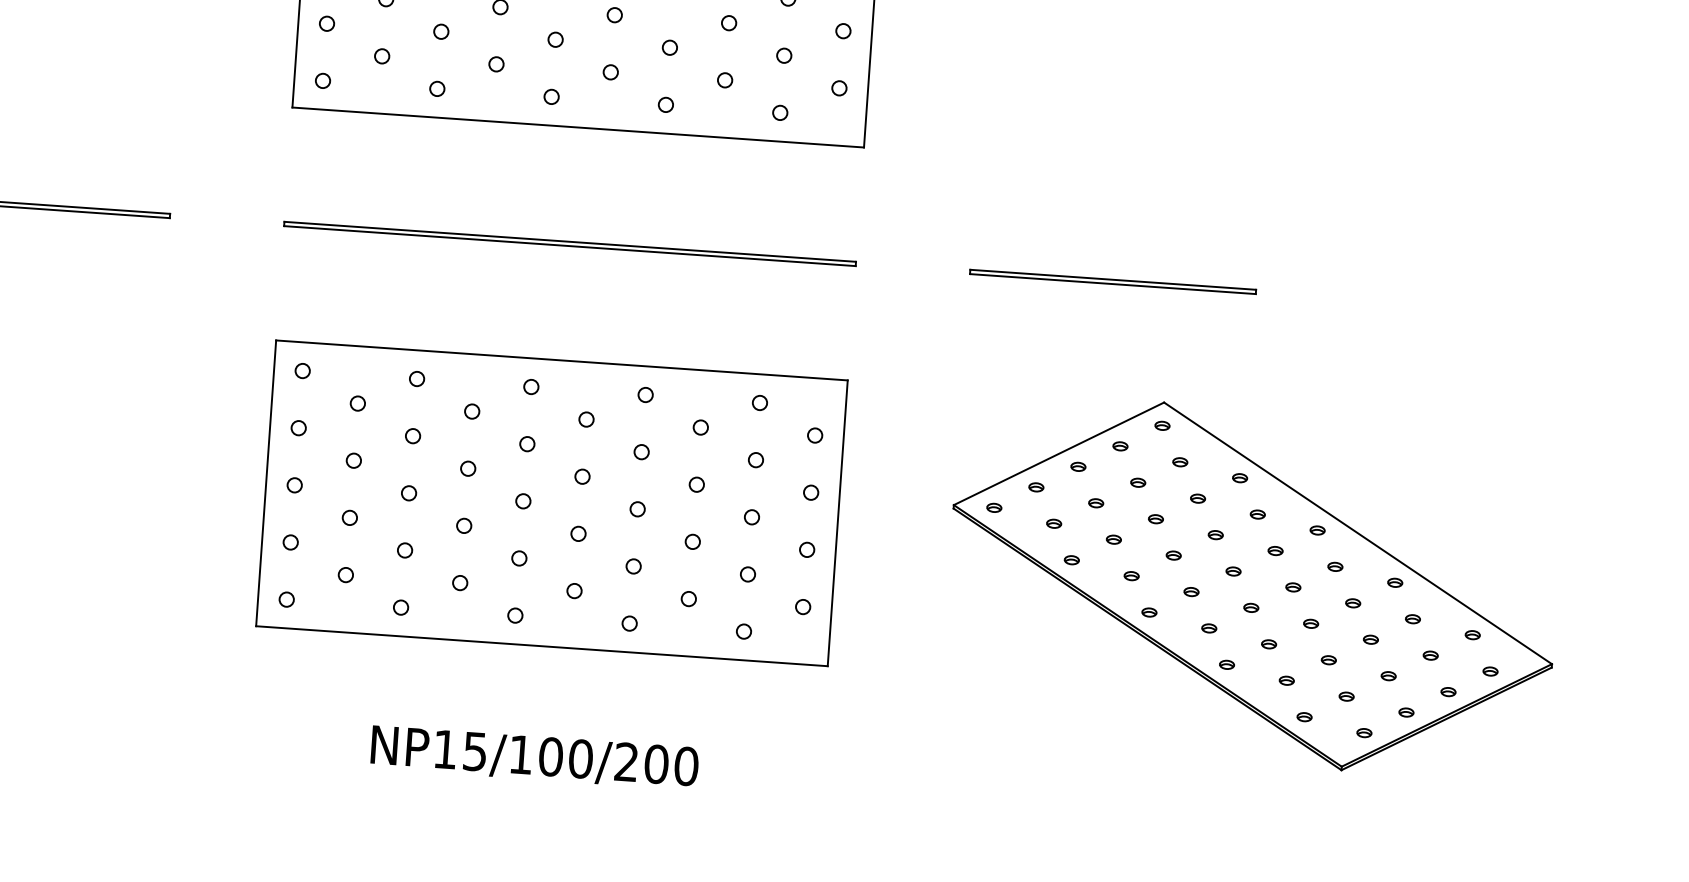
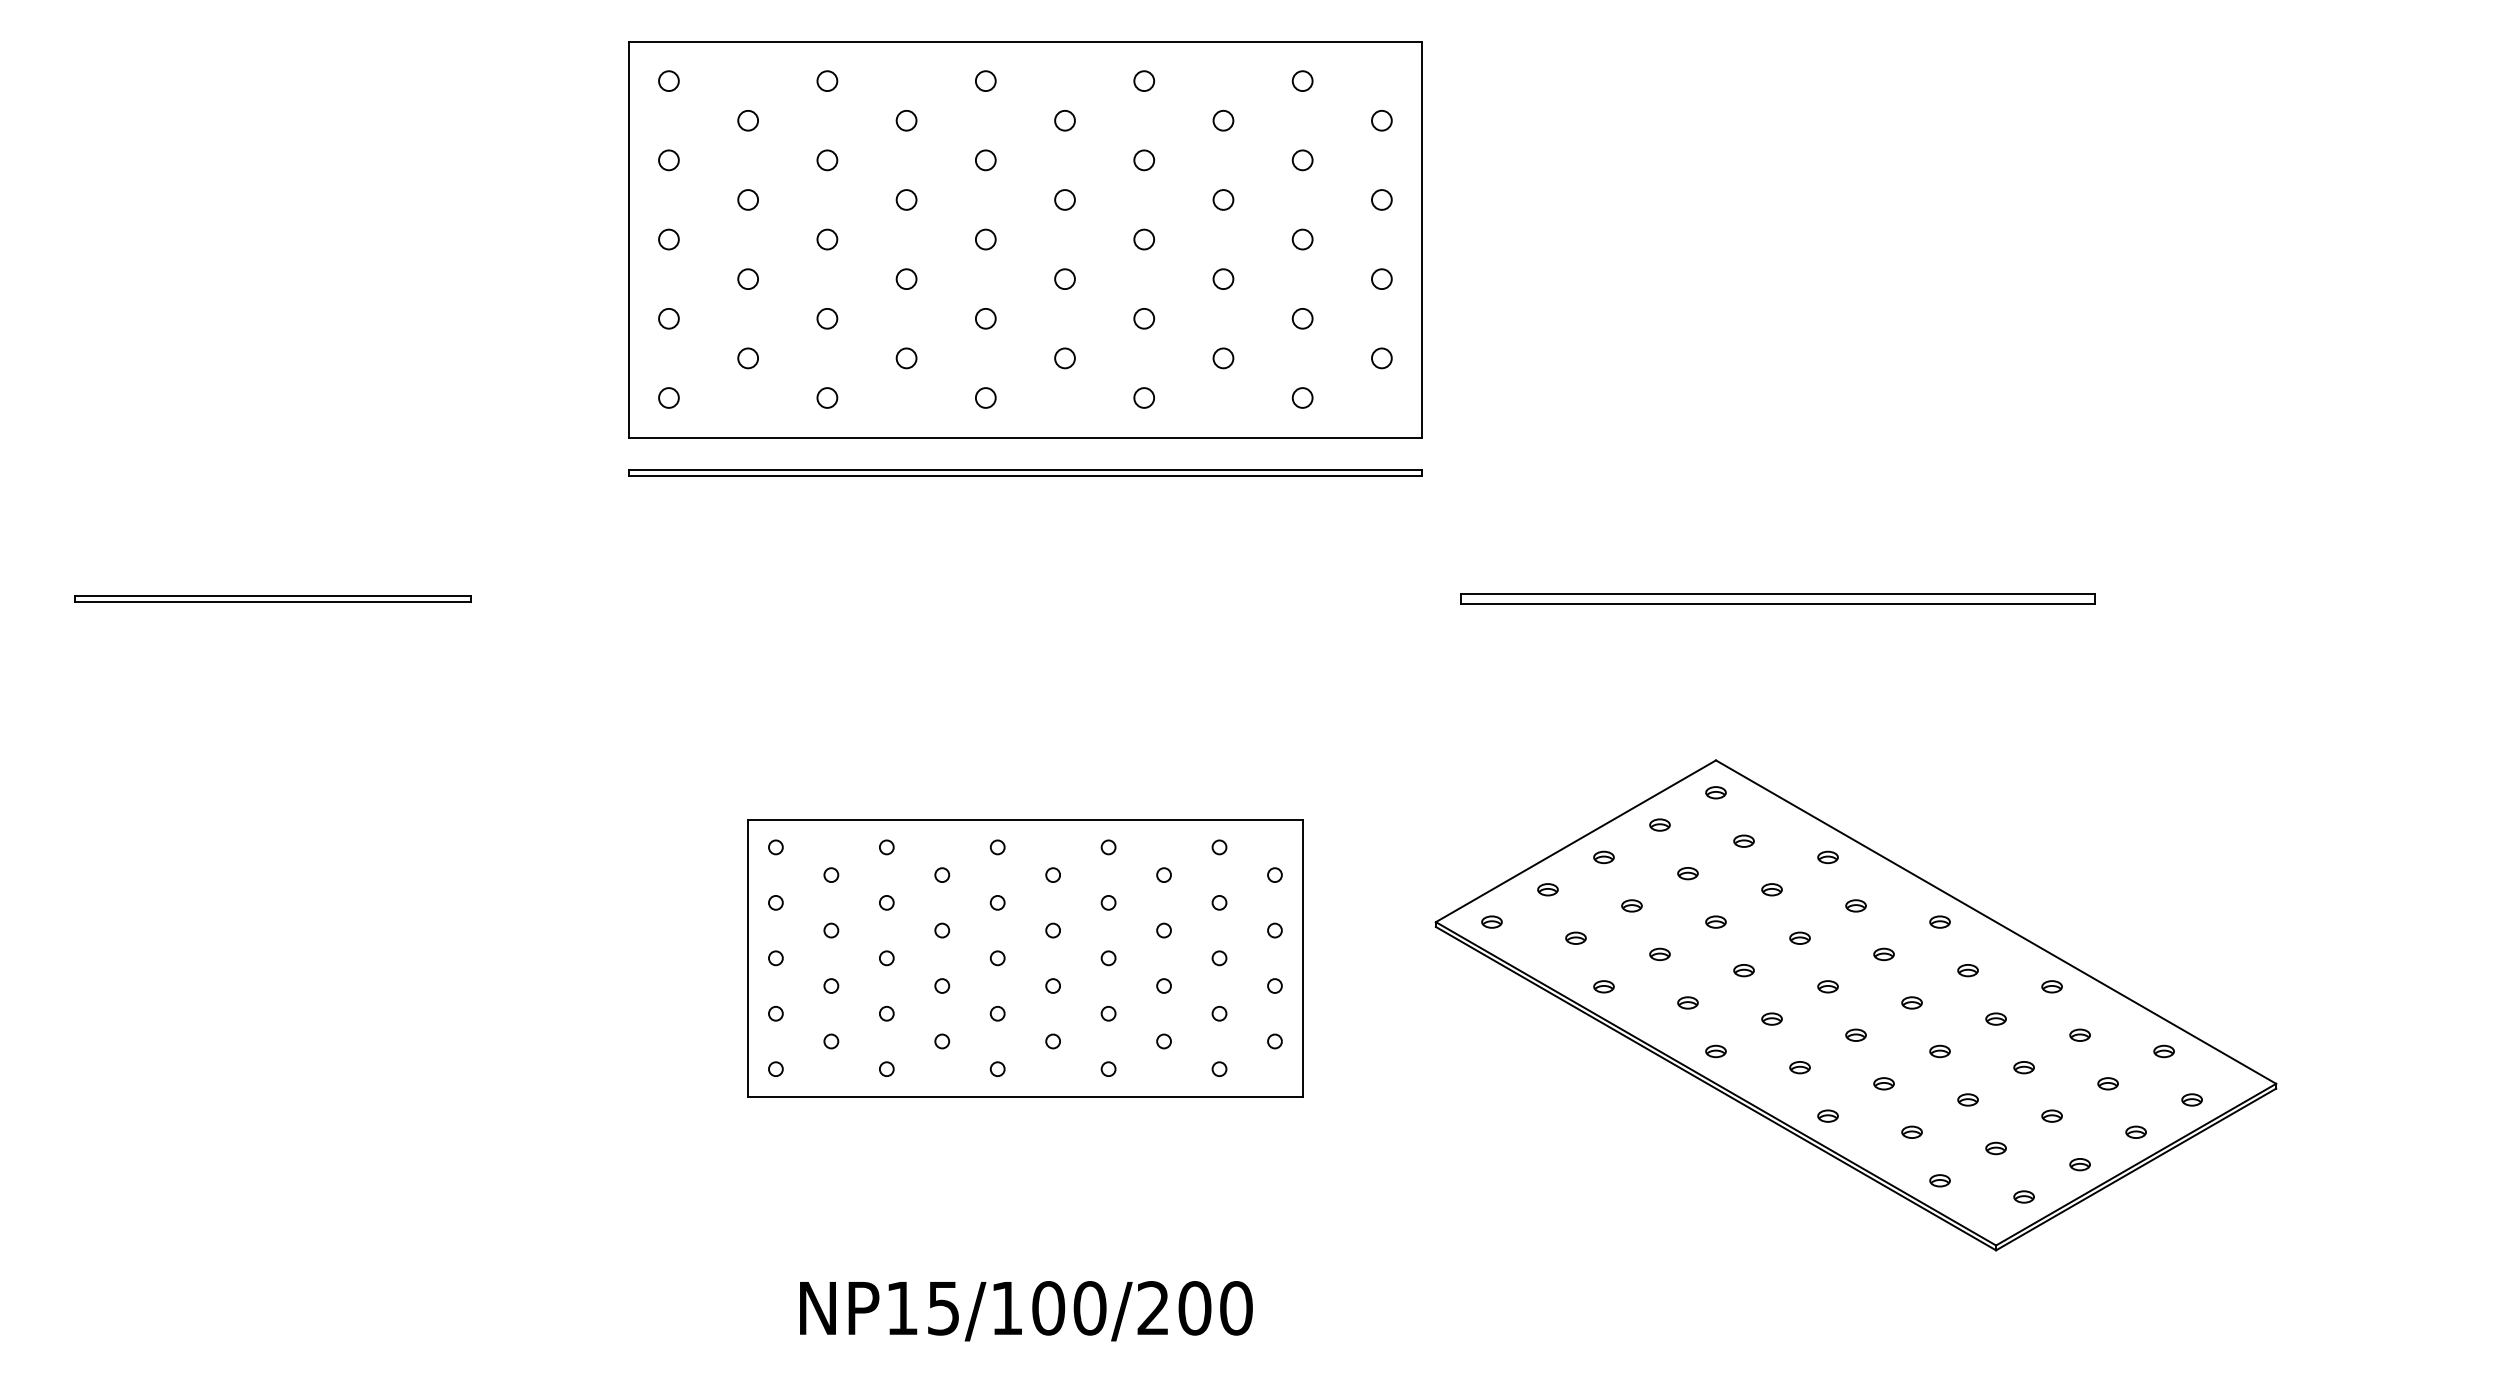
part: (570, 243) -> (1025, 472), moved
part: (1112, 281) -> (1777, 598), size x1.6
part: (552, 502) -> (1025, 957), size x0.7
part: (1252, 586) -> (1855, 1005), moved

